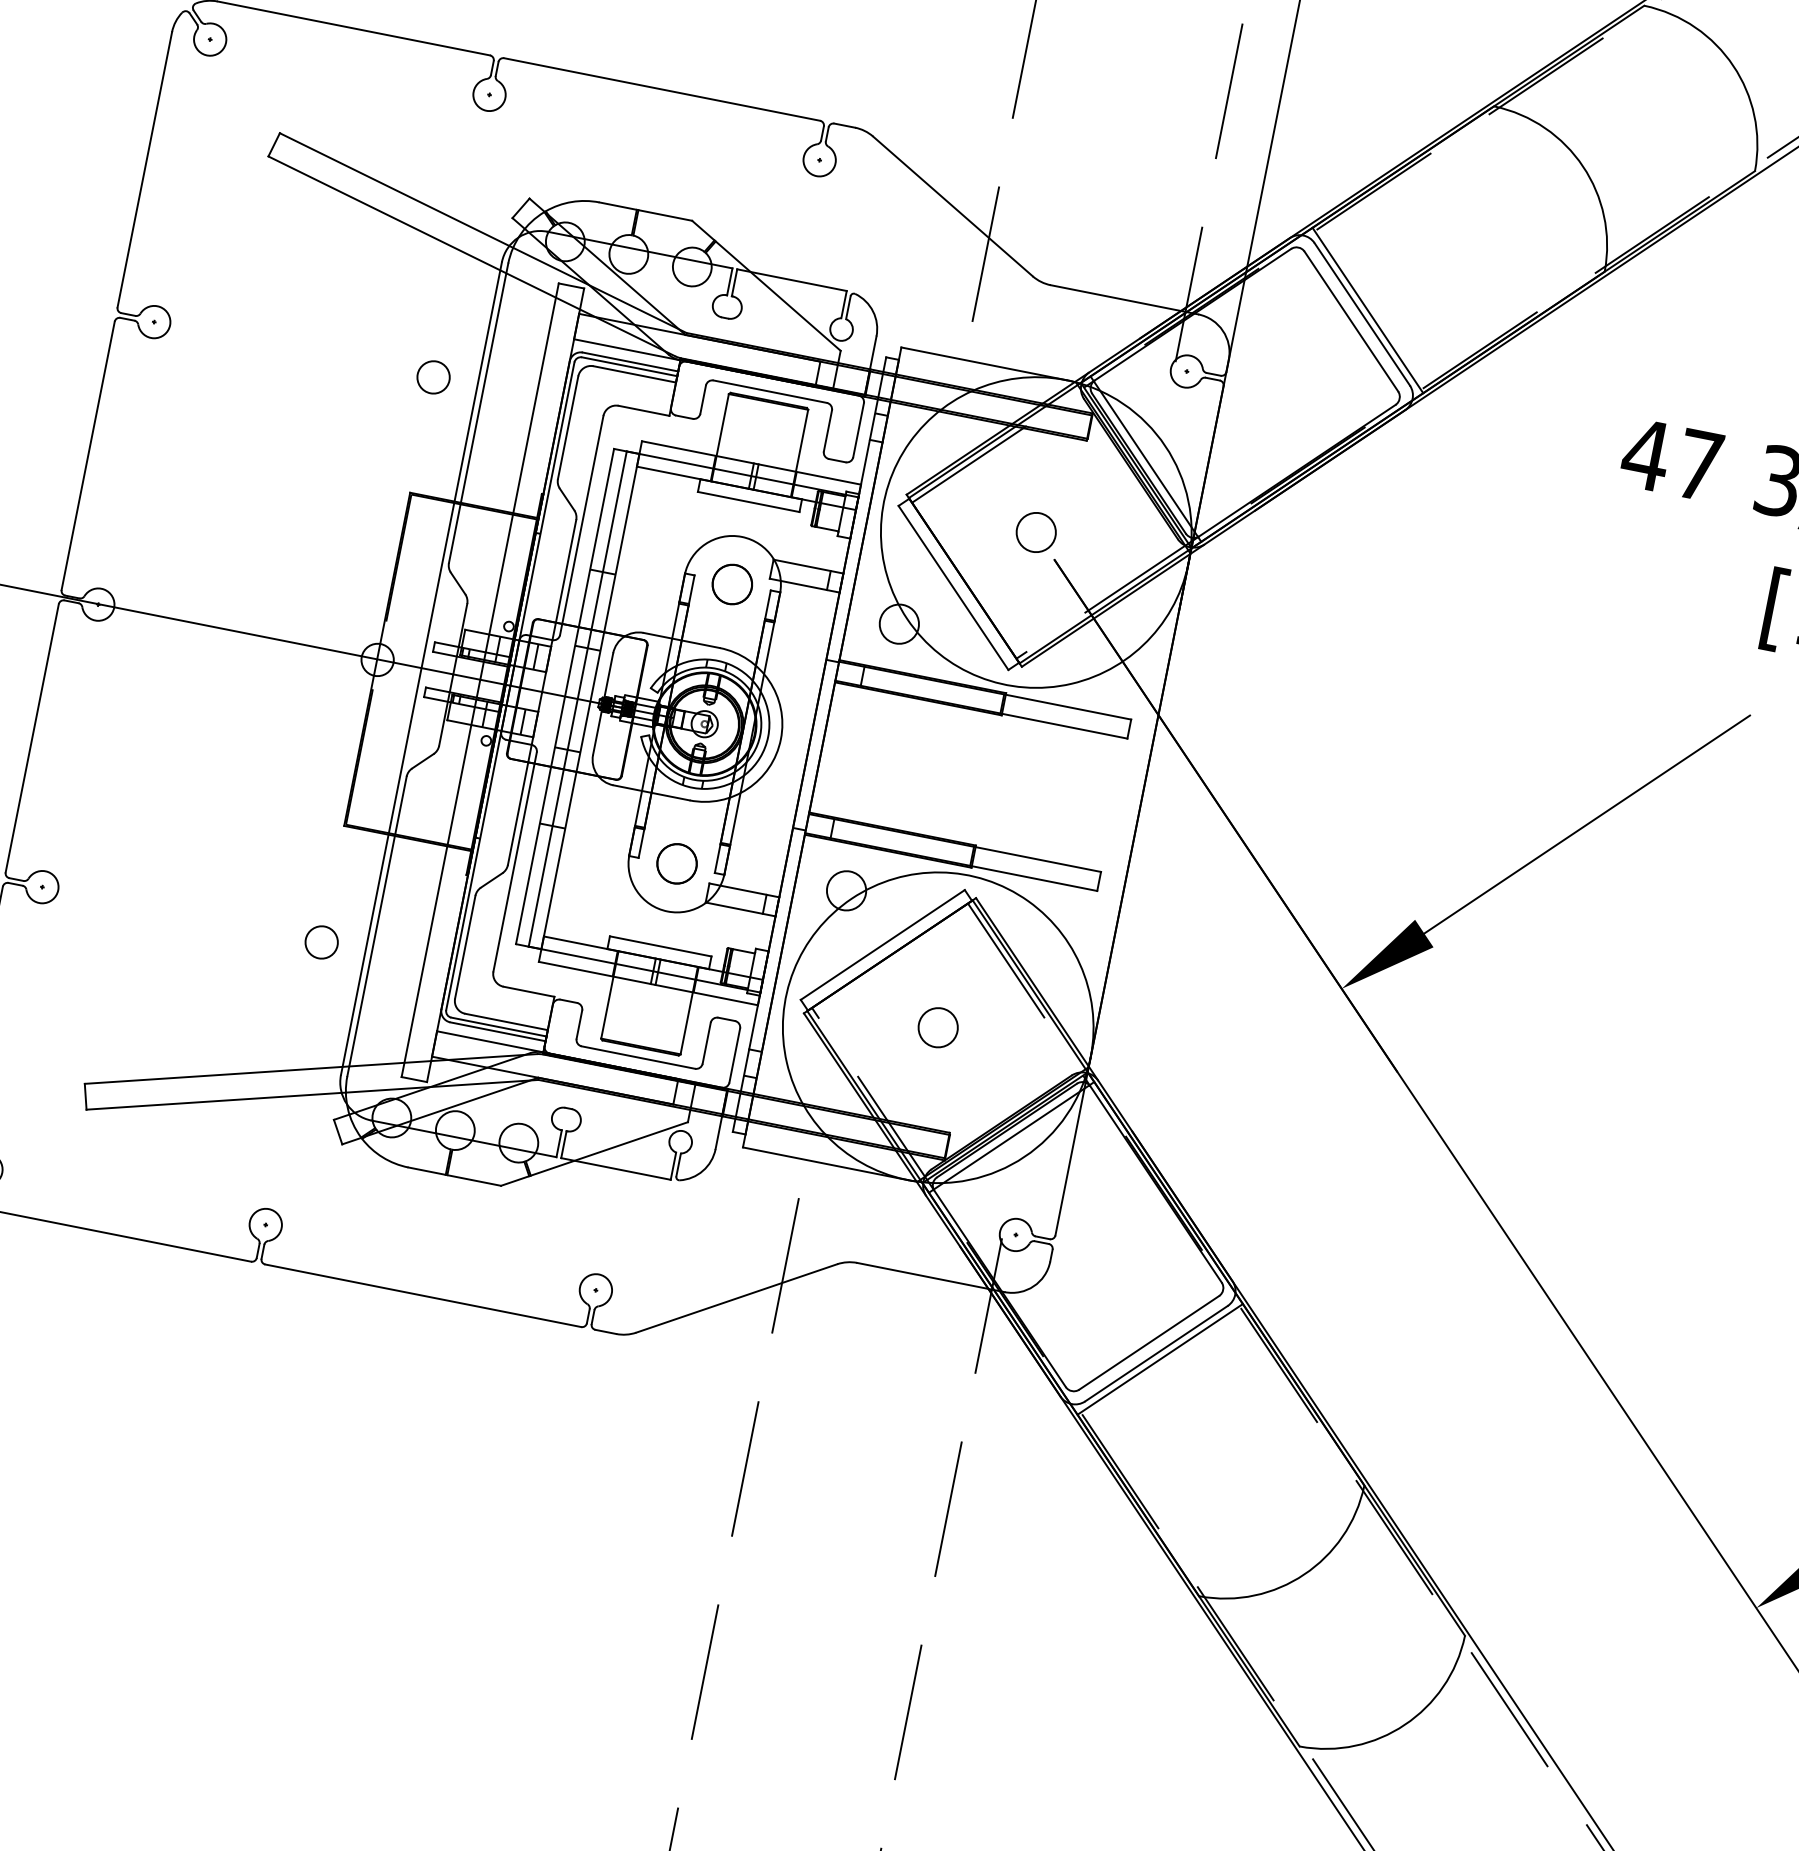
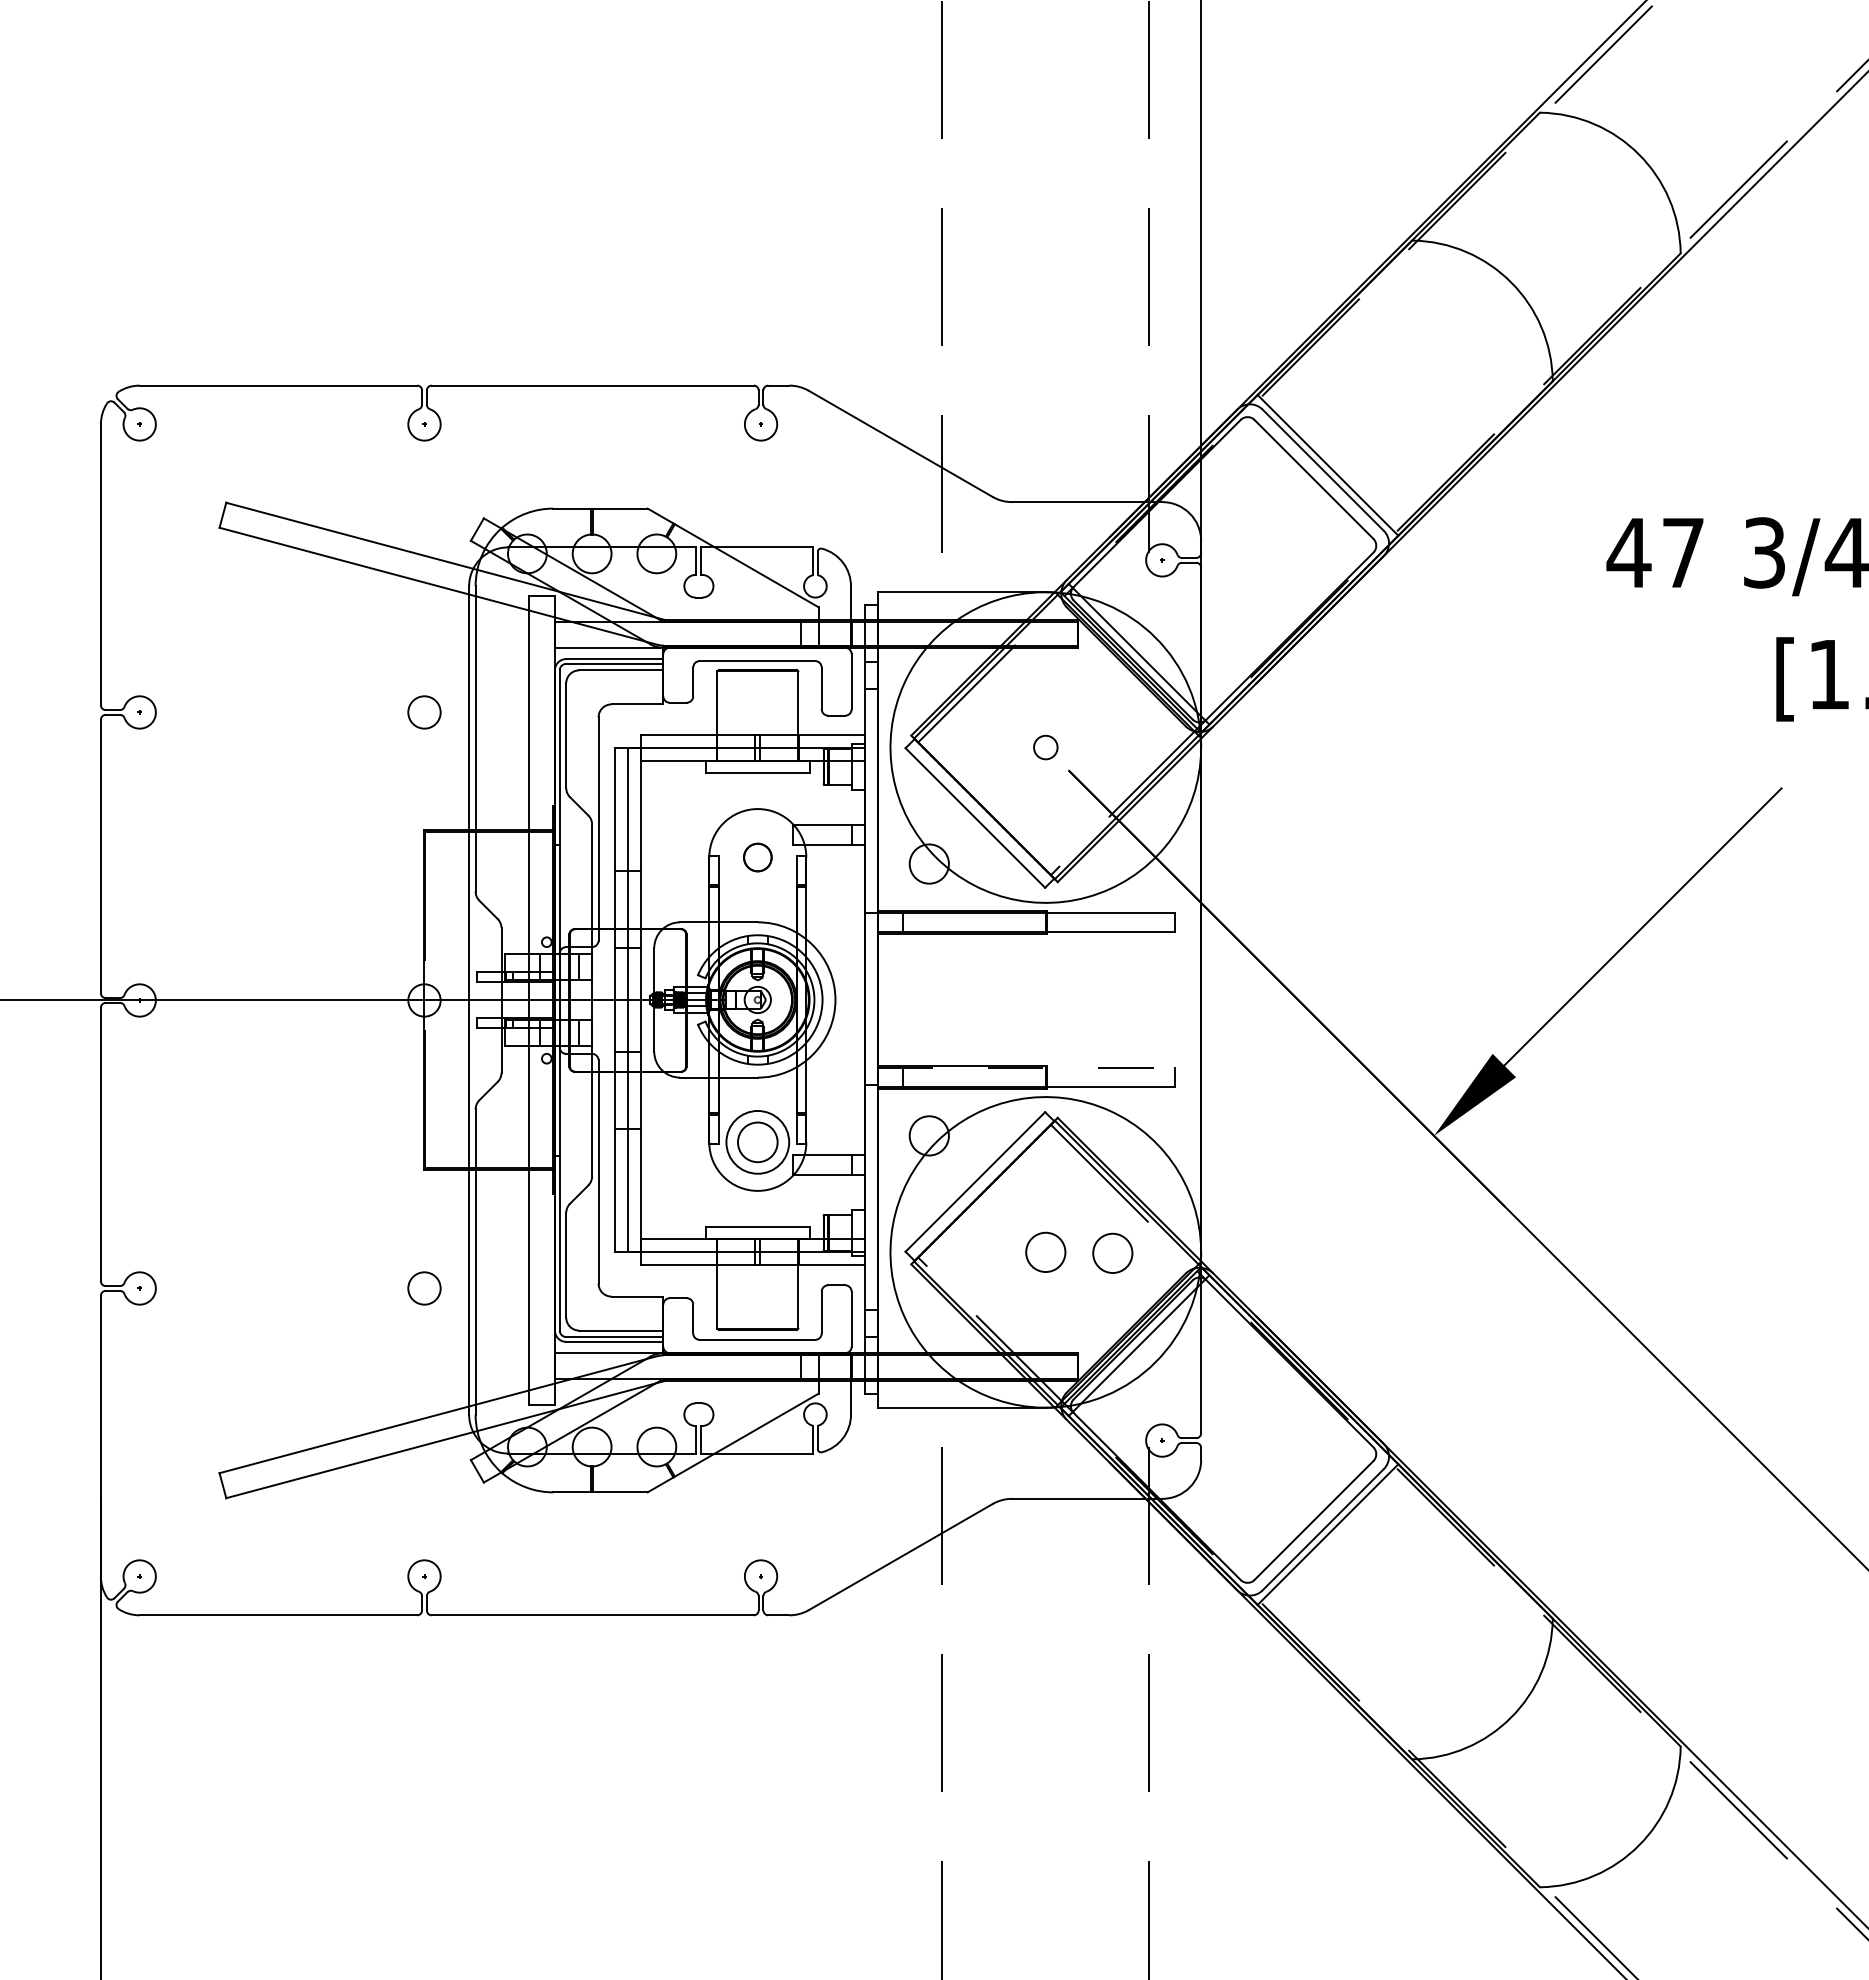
circle: (1035, 532) -> (1045, 747), size x0.6
part: (732, 584) -> (757, 857), size x0.7
line: (955, 842) -> (1026, 1067), solid -> dashed
circle: (676, 862) -> (757, 1141), size x1.6
circle: (1003, 1040) -> (1112, 1252), added

